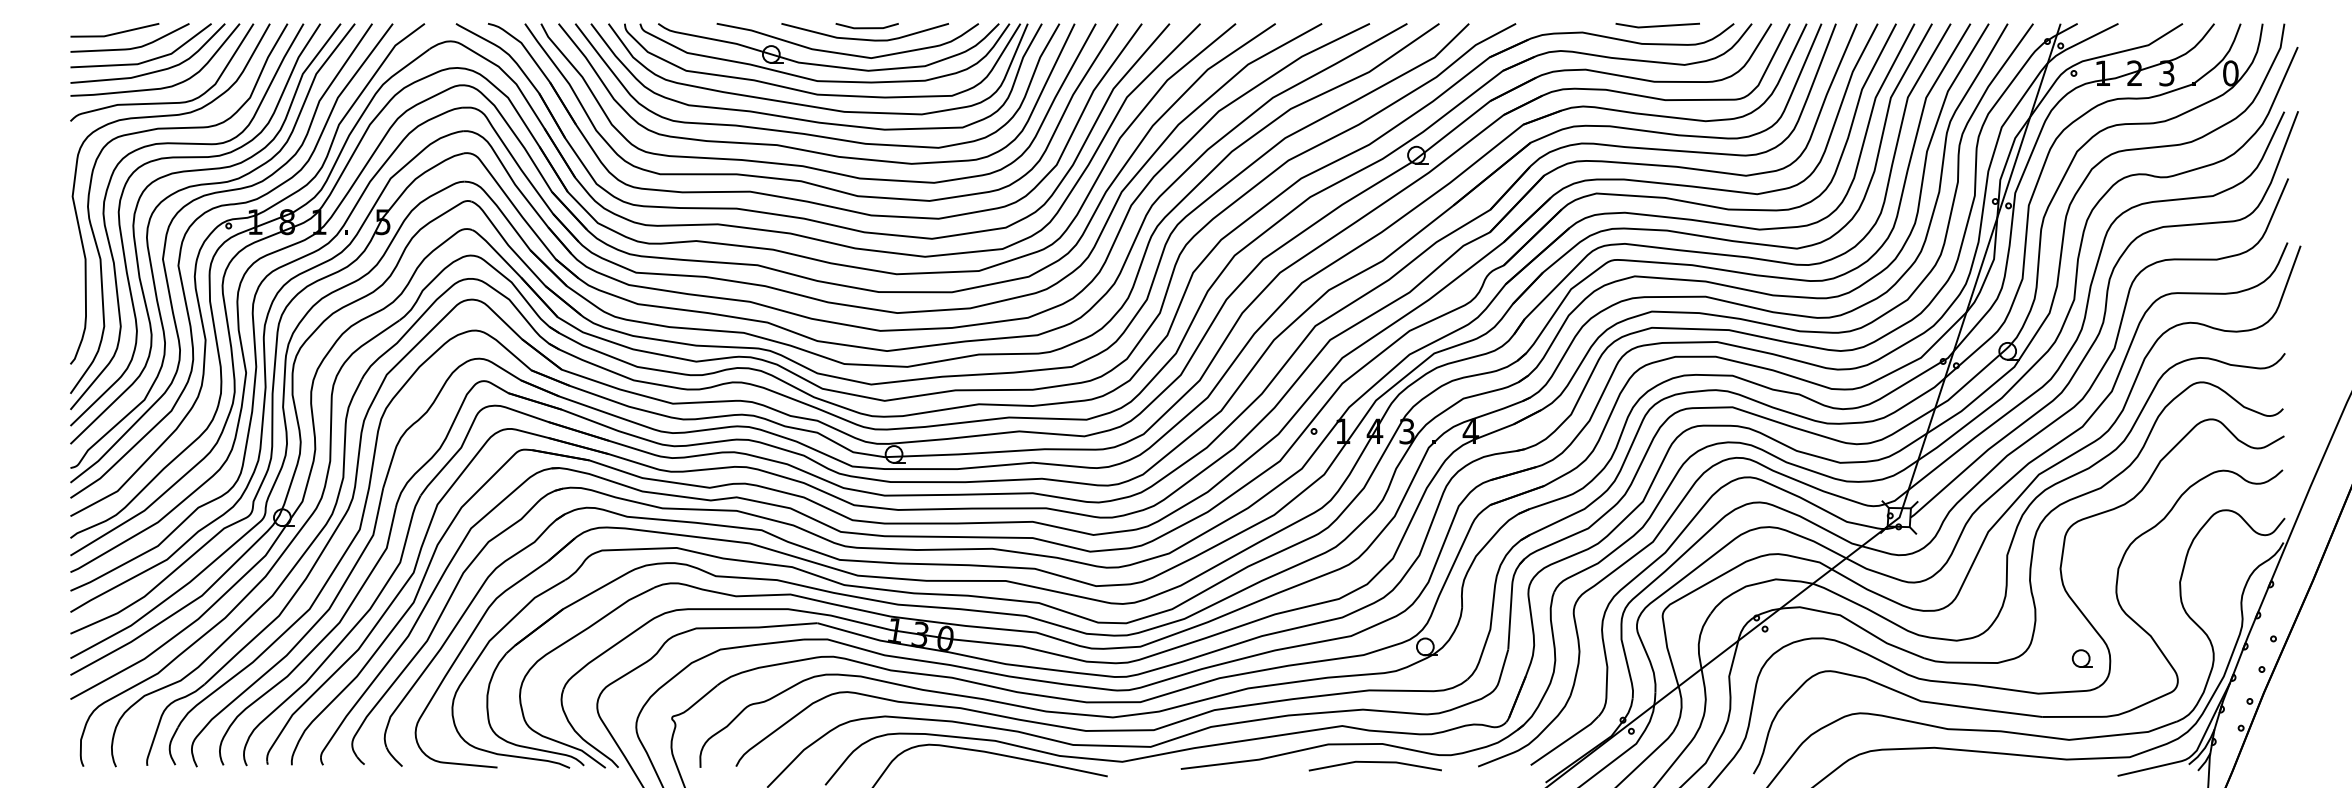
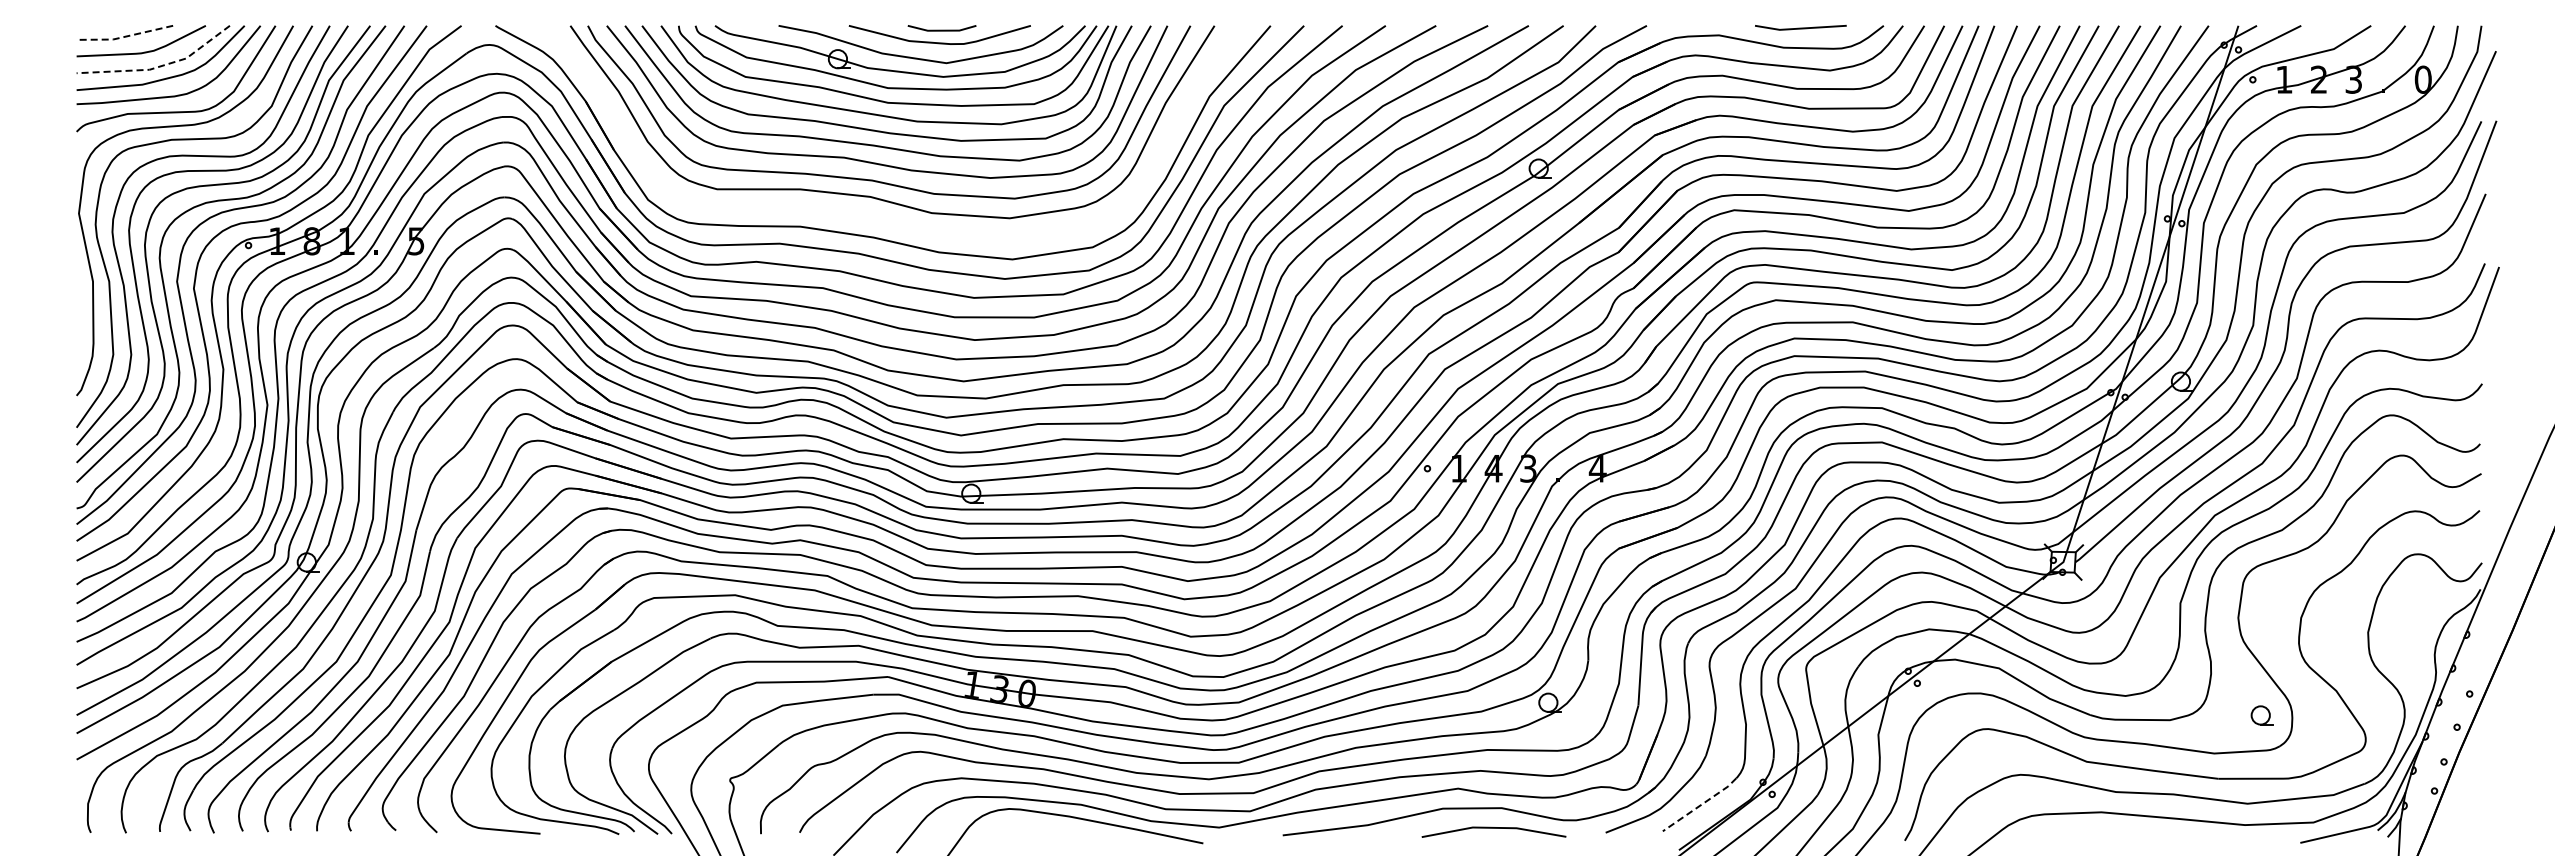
line: (114, 33) -> (124, 36), solid -> dashed
line: (146, 61) -> (159, 66), solid -> dashed
part: (800, 199) -> (869, 216), removed
line: (1565, 741) -> (1700, 805), solid -> dashed

